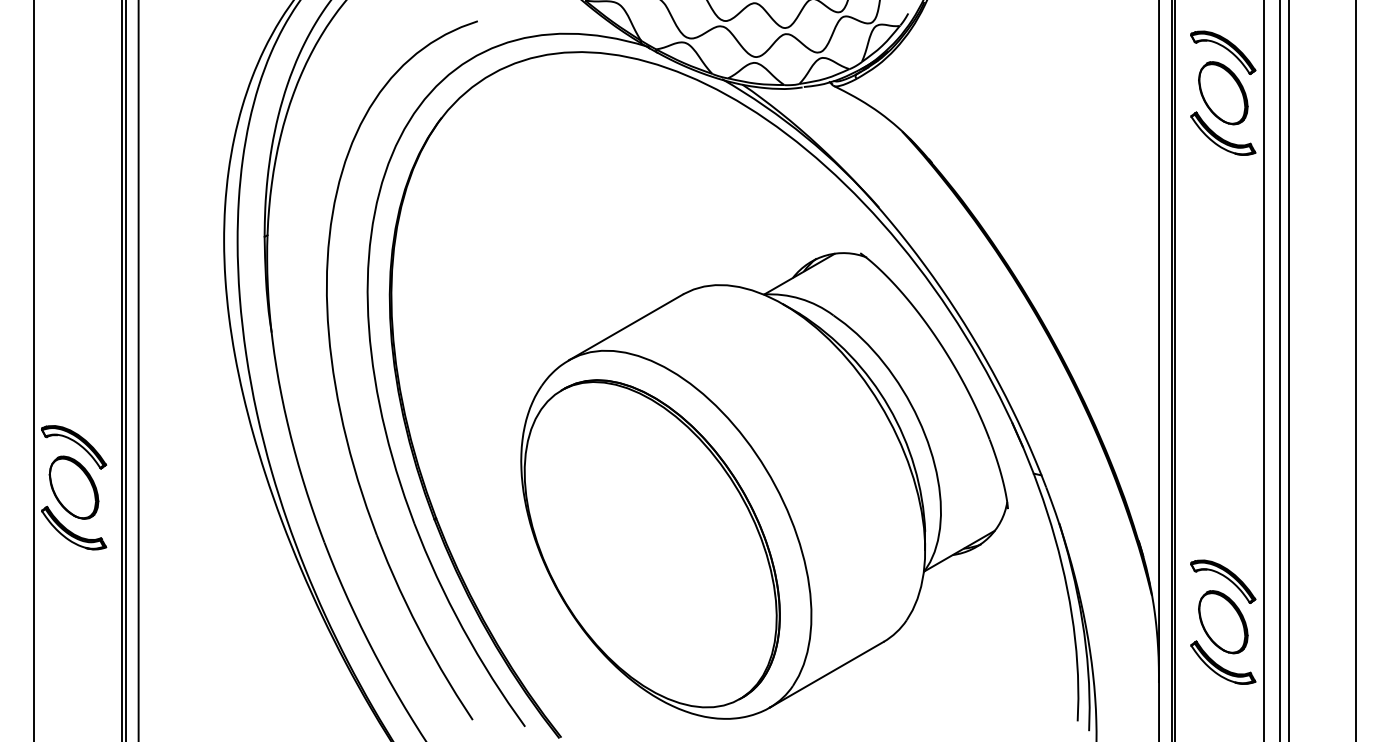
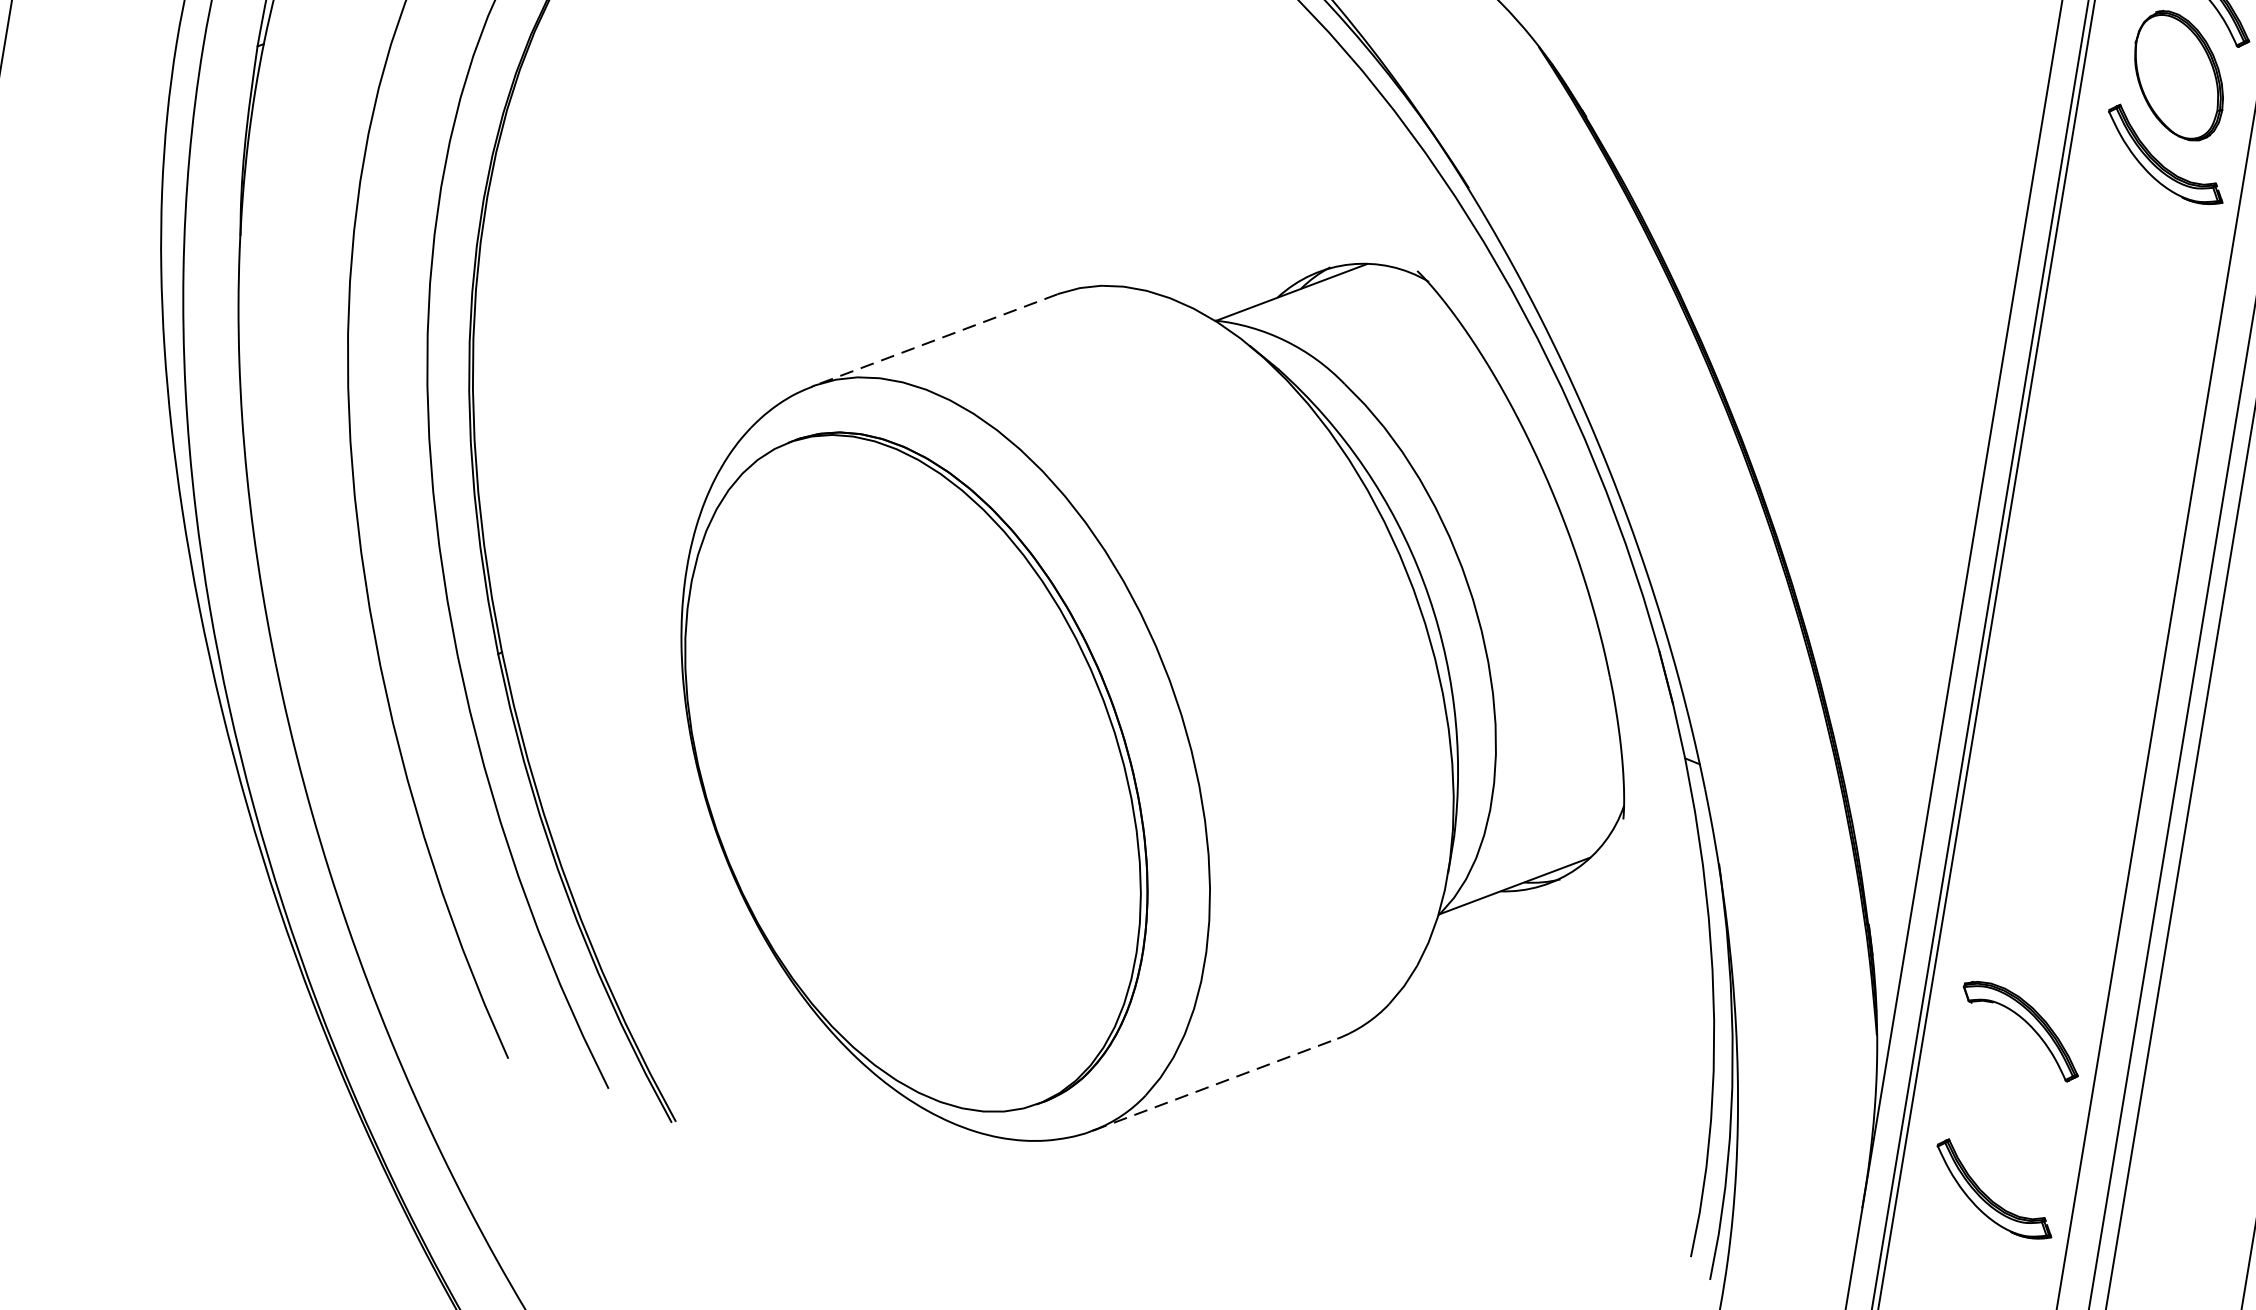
line: (626, 327) -> (935, 340), solid -> dashed
part: (1223, 622) -> (2008, 1110), removed
line: (826, 674) -> (1214, 1084), solid -> dashed

